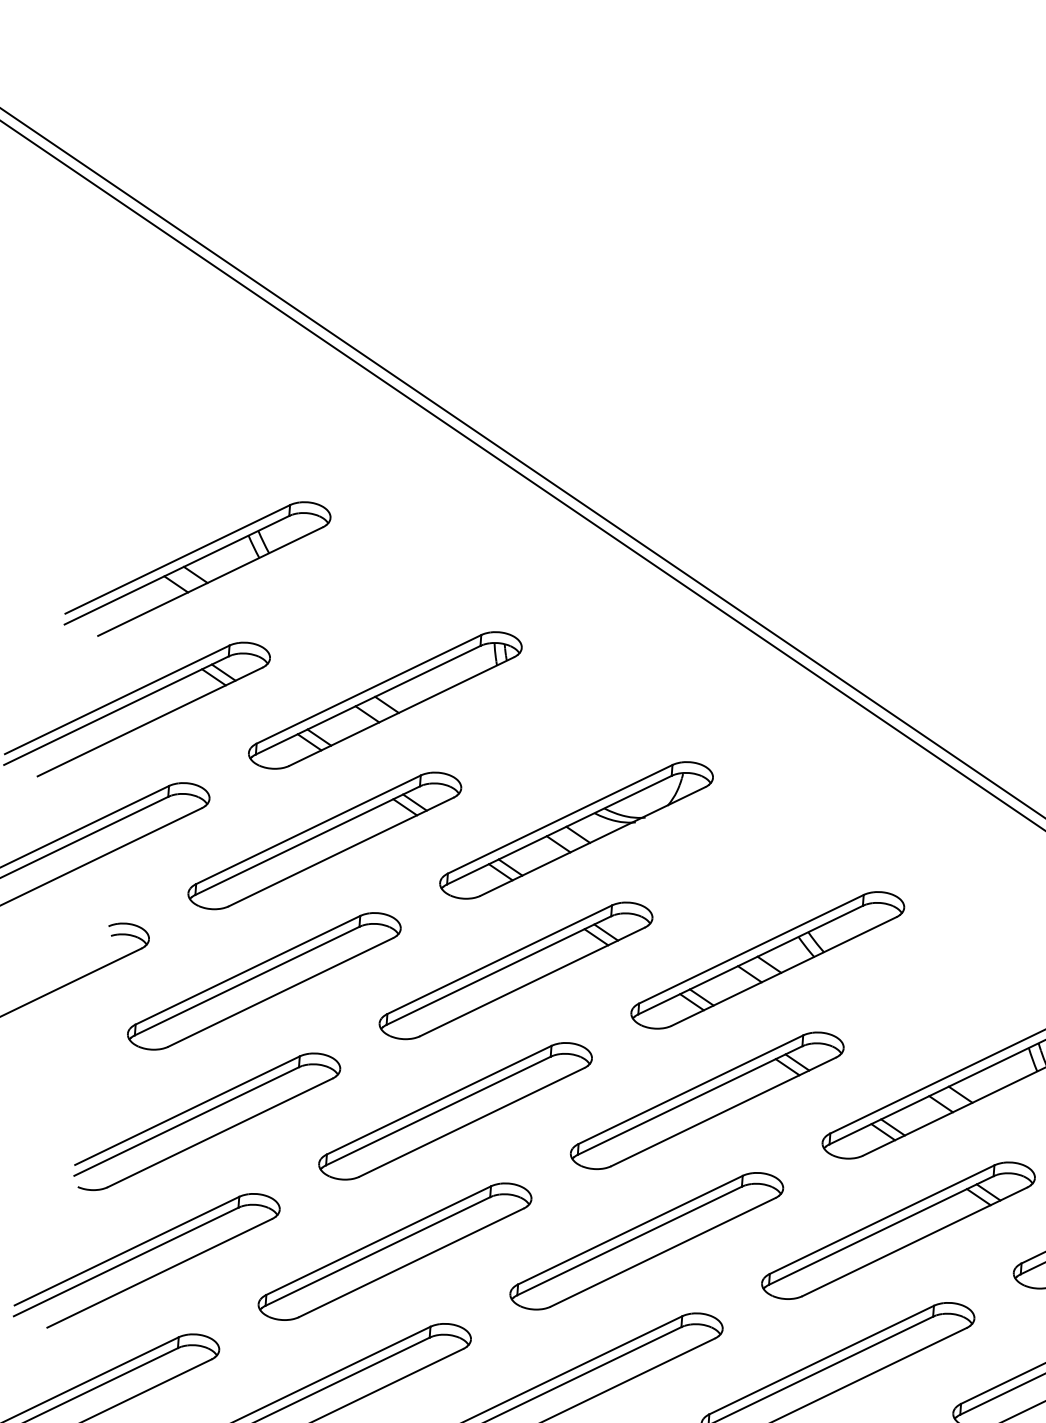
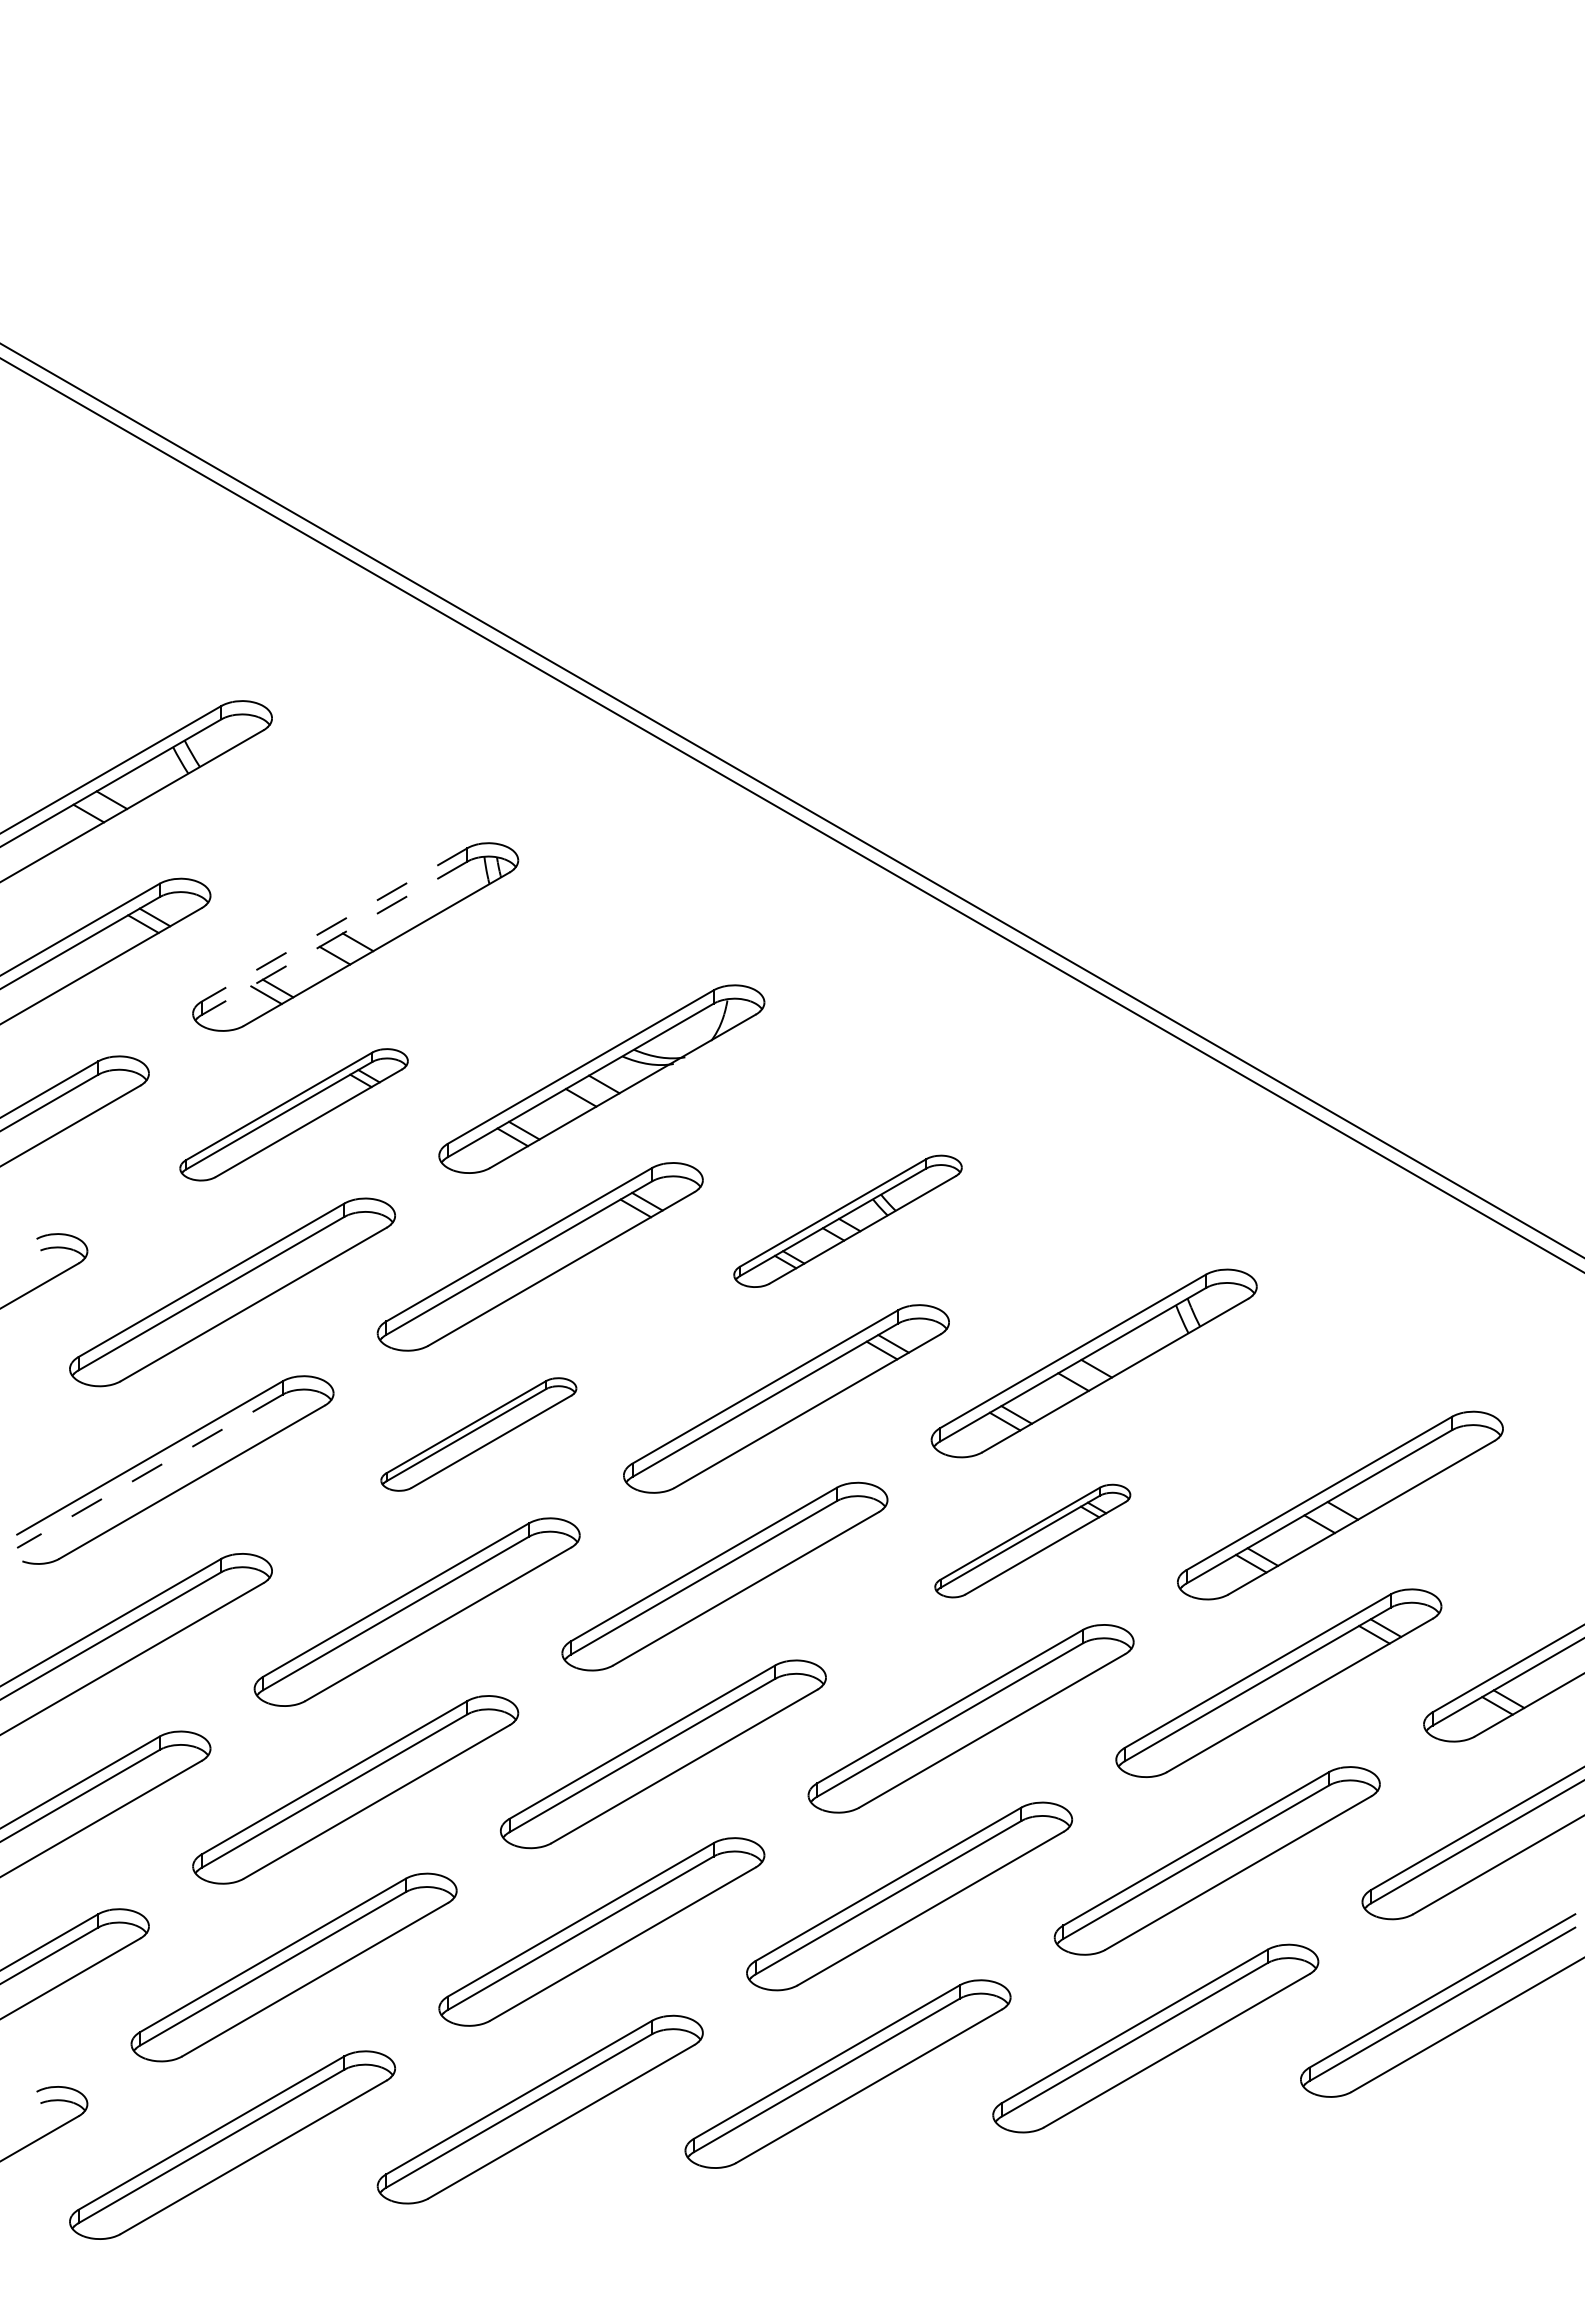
line: (368, 689) -> (334, 925), solid -> dashed
line: (368, 700) -> (334, 938), solid -> dashed
part: (324, 840) -> (293, 1114), size x0.7
part: (767, 960) -> (847, 1221), size x0.7
part: (455, 1111) -> (478, 1434), size x0.6
line: (186, 1121) -> (149, 1471), solid -> dashed
part: (898, 1230) -> (1032, 1540), size x0.6

